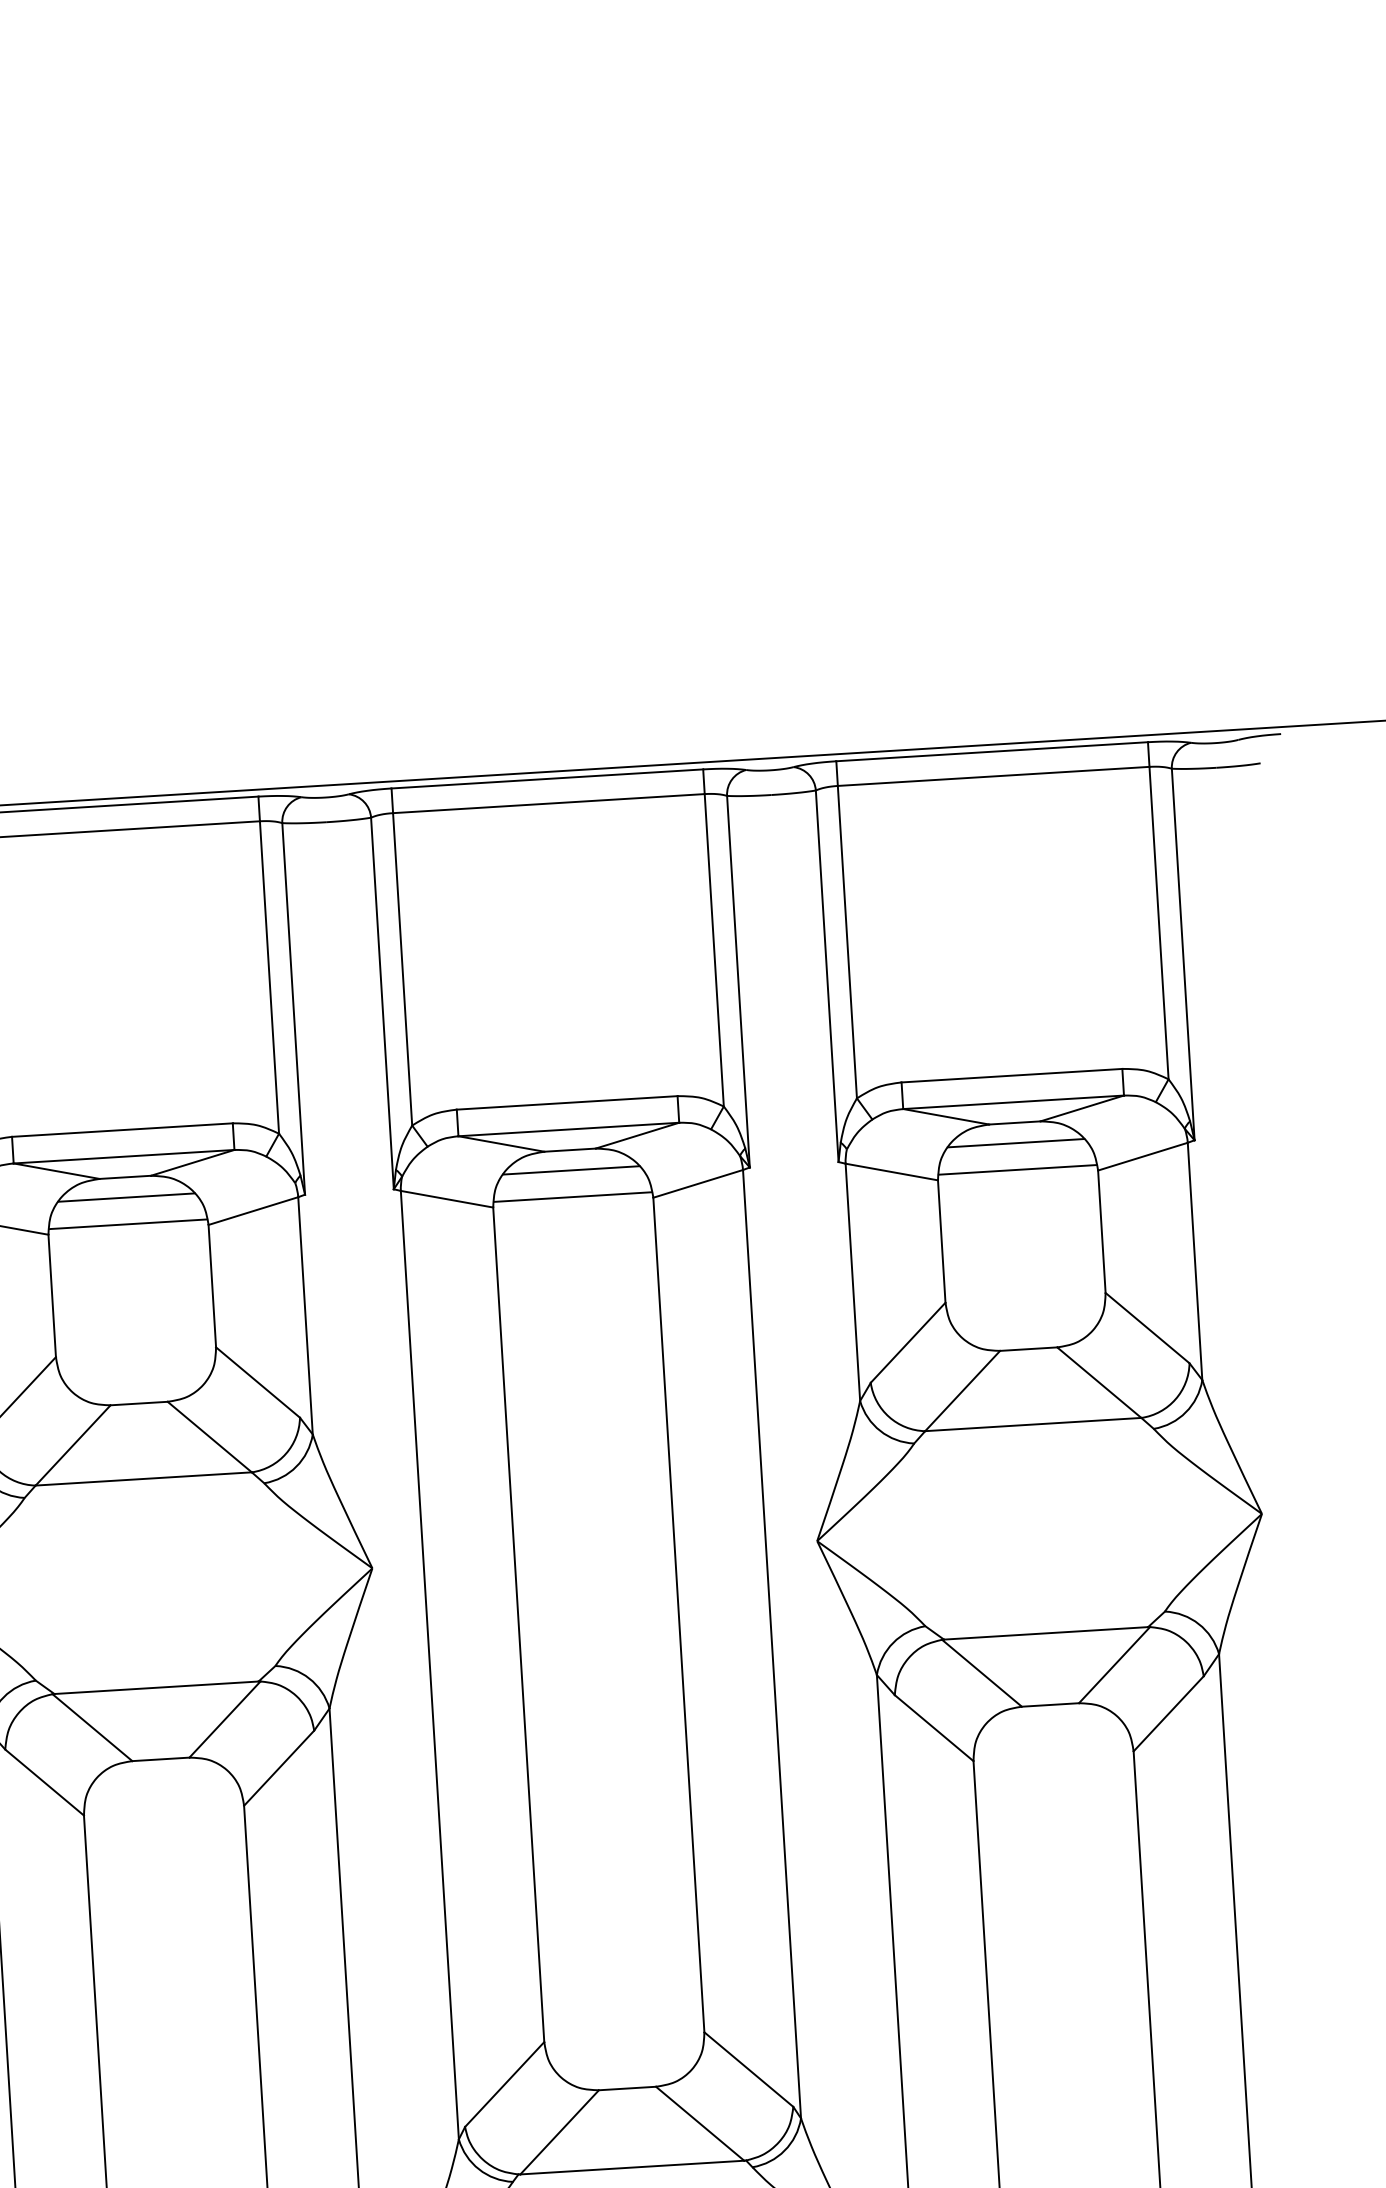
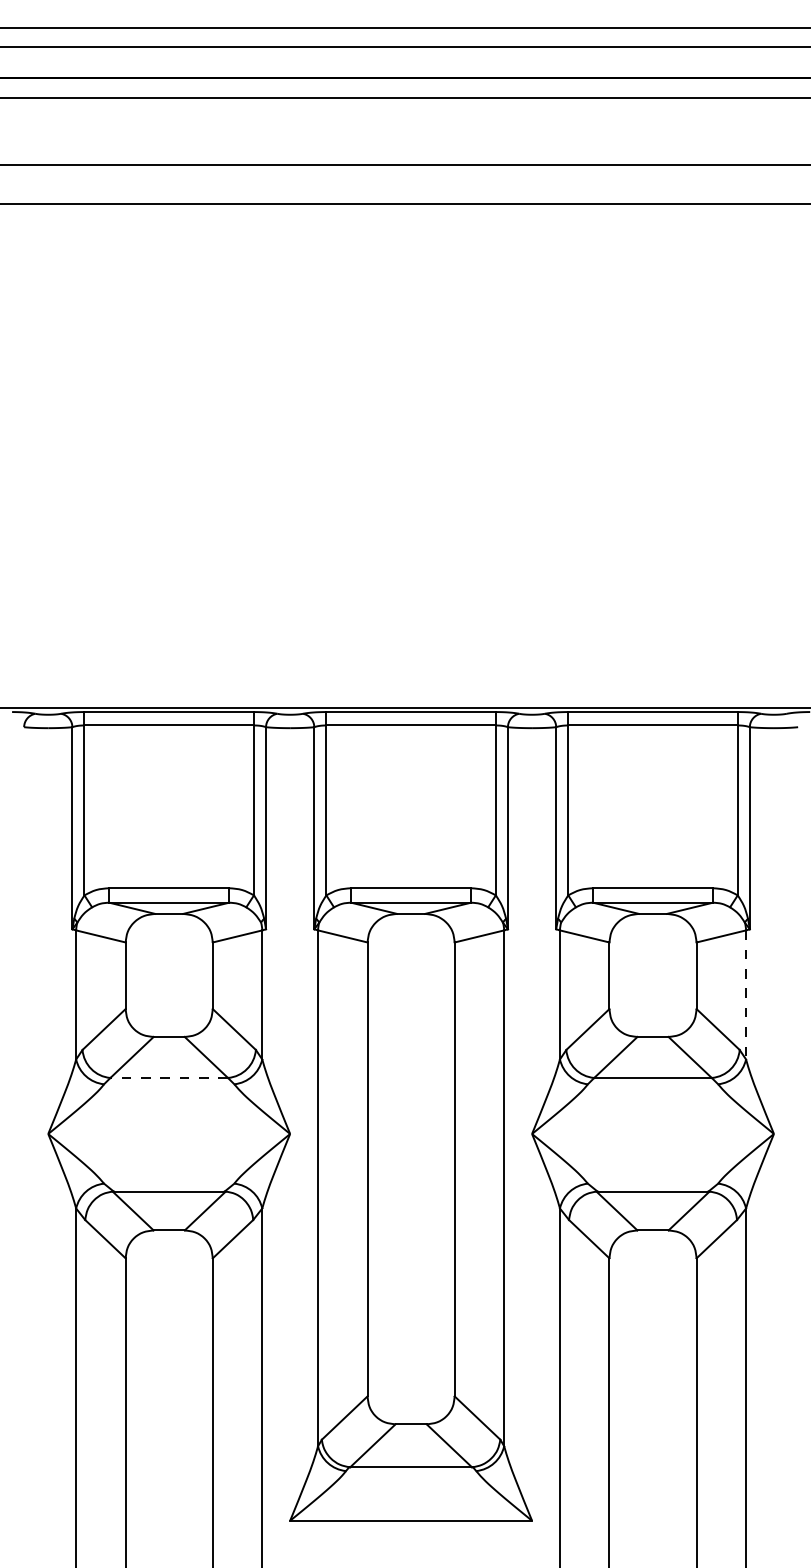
line: (1015, 1142) -> (652, 924), removed
line: (570, 1169) -> (410, 924), removed
line: (1016, 1170) -> (652, 939), removed
line: (127, 1196) -> (169, 924), removed
line: (573, 1197) -> (411, 939), removed
line: (128, 1224) -> (169, 939), removed
line: (1195, 1260) -> (746, 994), solid -> dashed
line: (144, 1478) -> (169, 1077), solid -> dashed

